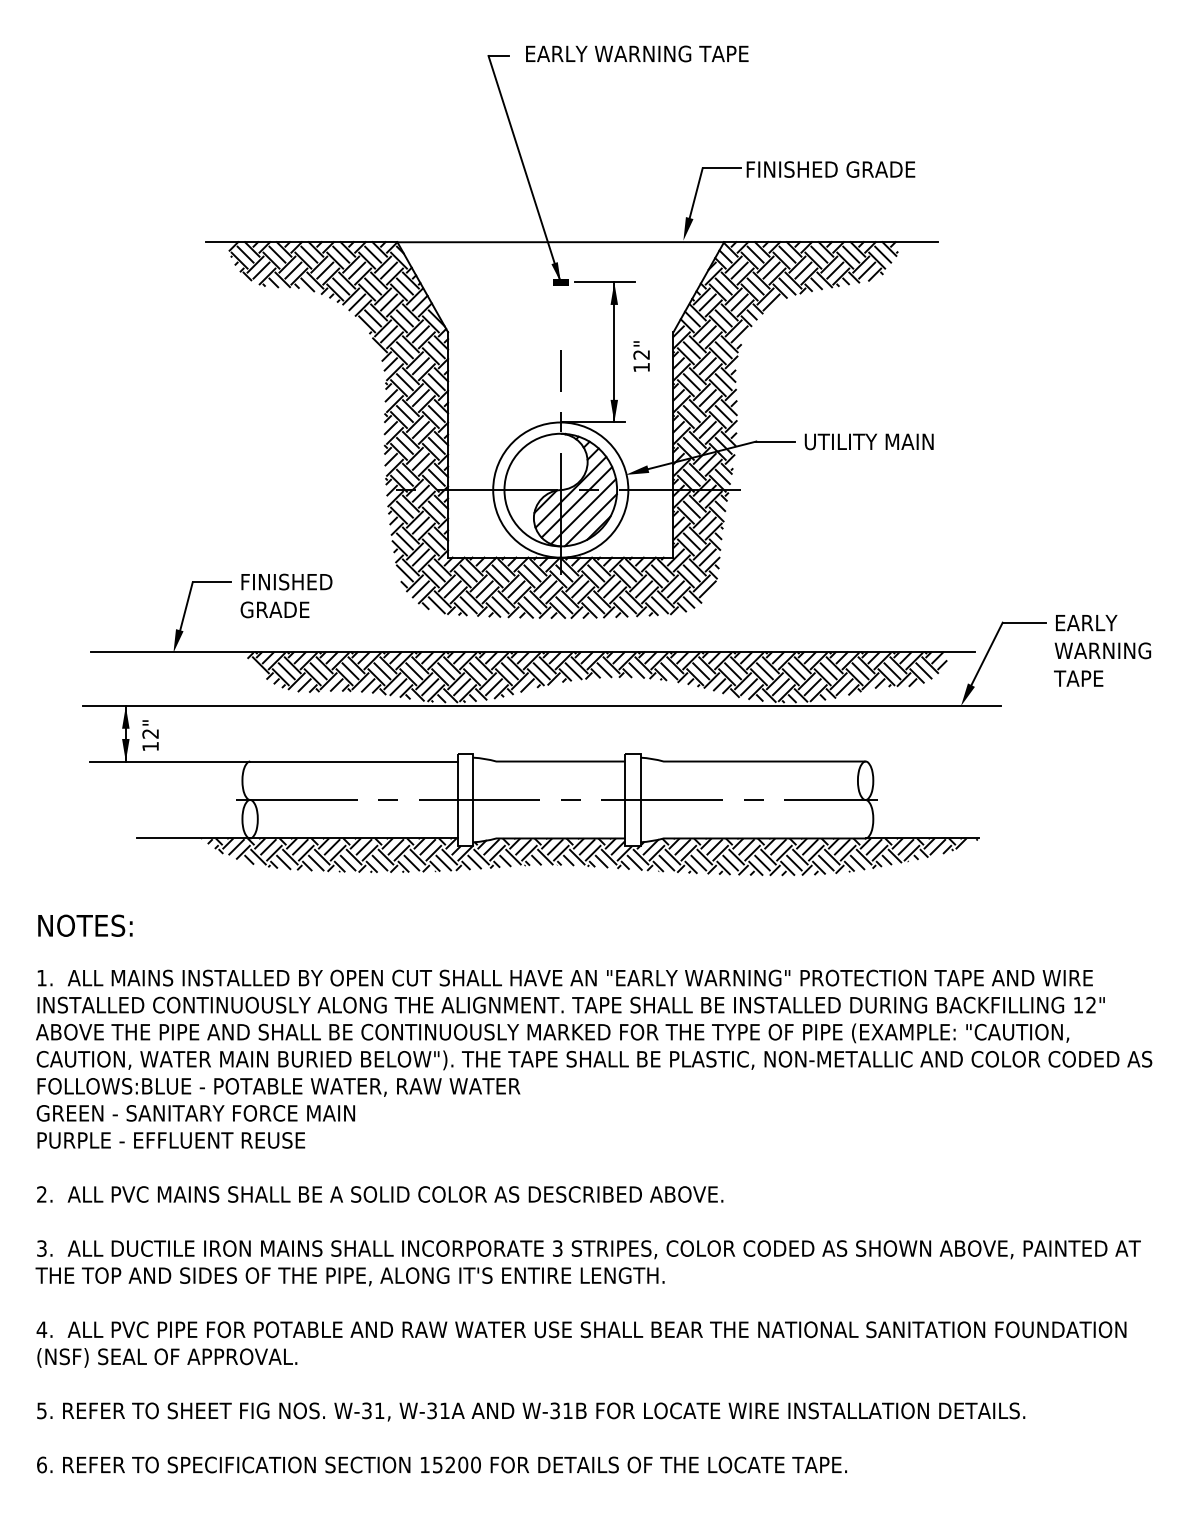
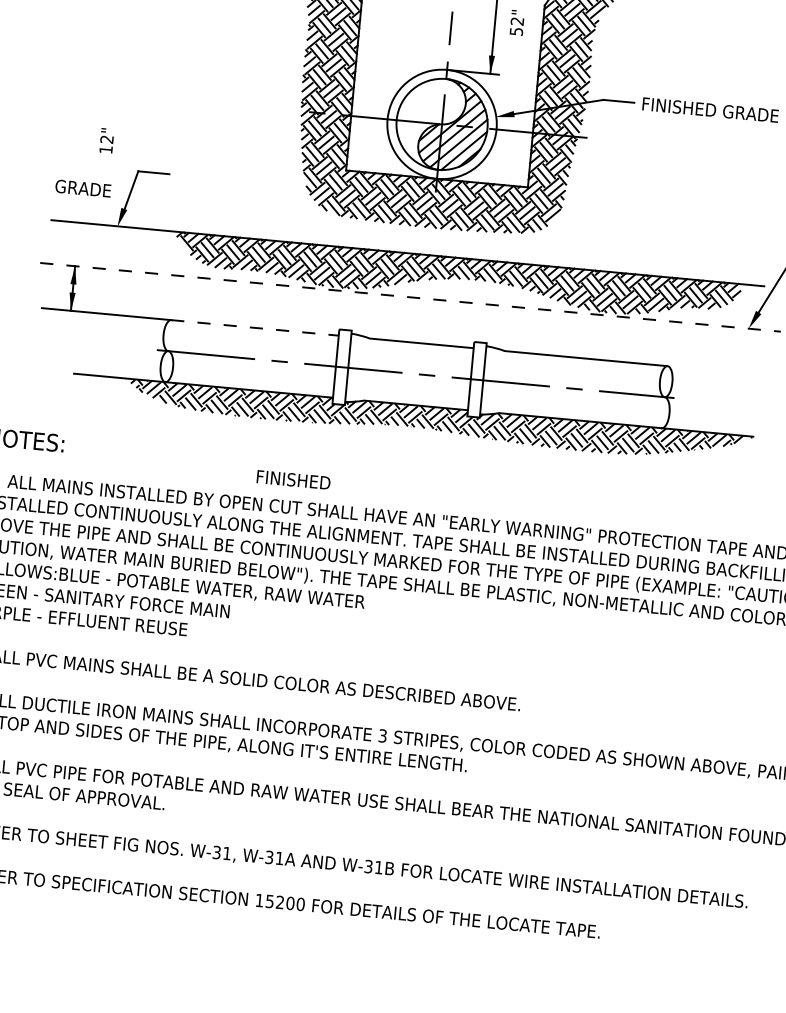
text: (641, 367) -> (516, 31), 12" -> 52"
text: (888, 441) -> (710, 109), UTILITY MAIN -> FINISHED GRADE
text: (286, 581) -> (293, 479), moved
text: (274, 609) -> (82, 188), moved
line: (542, 706) -> (411, 297), solid -> dashed
text: (150, 735) -> (106, 140), moved
line: (354, 761) -> (255, 327), solid -> dashed

